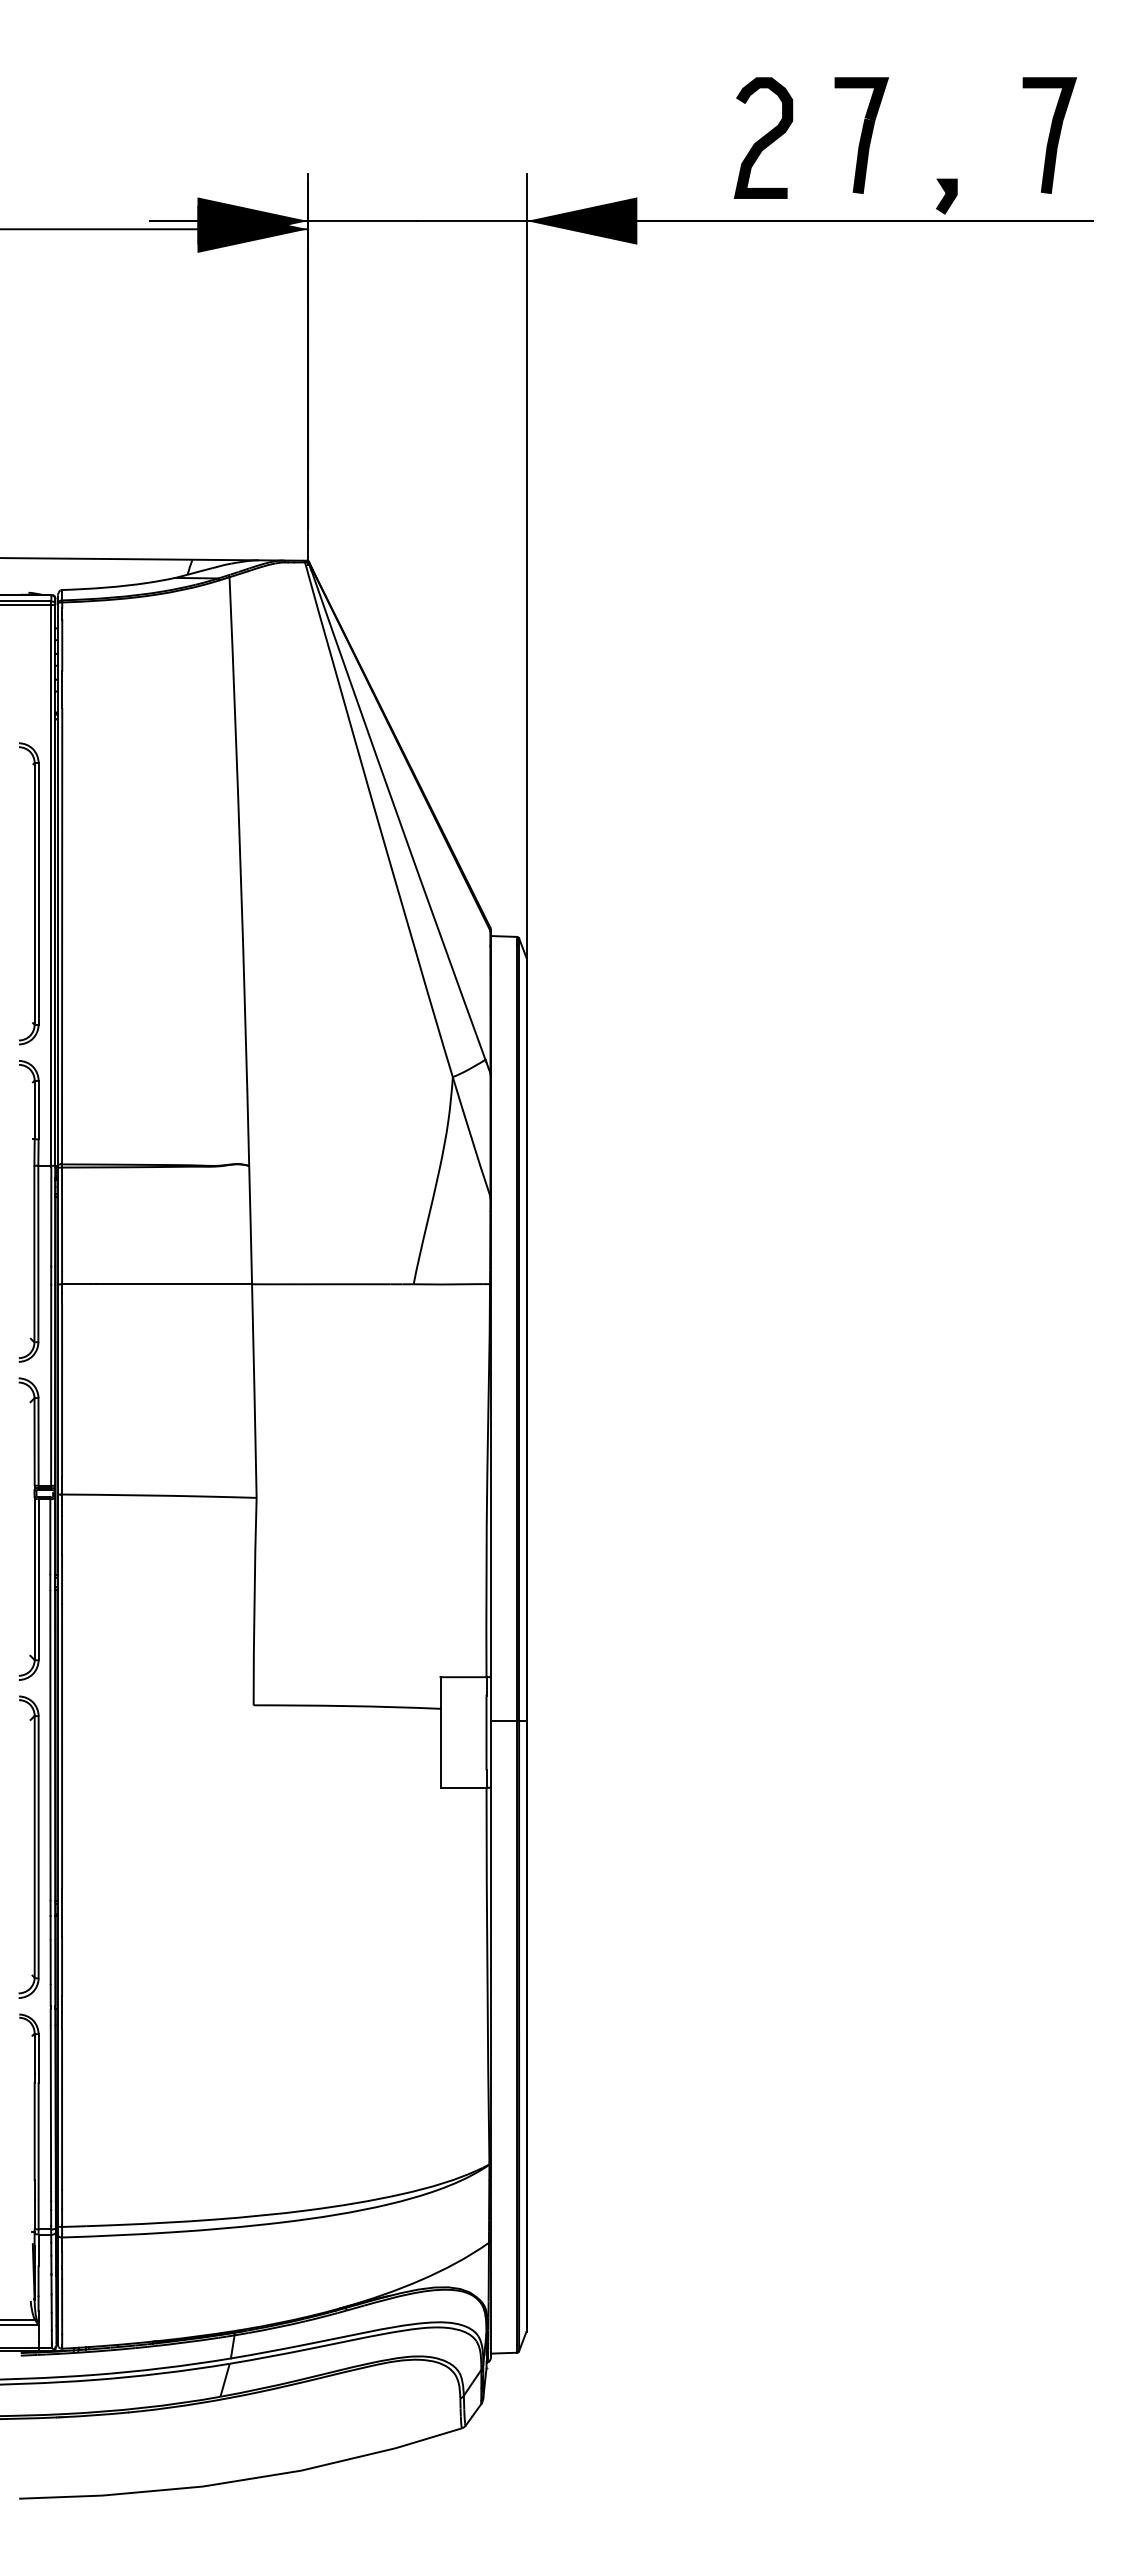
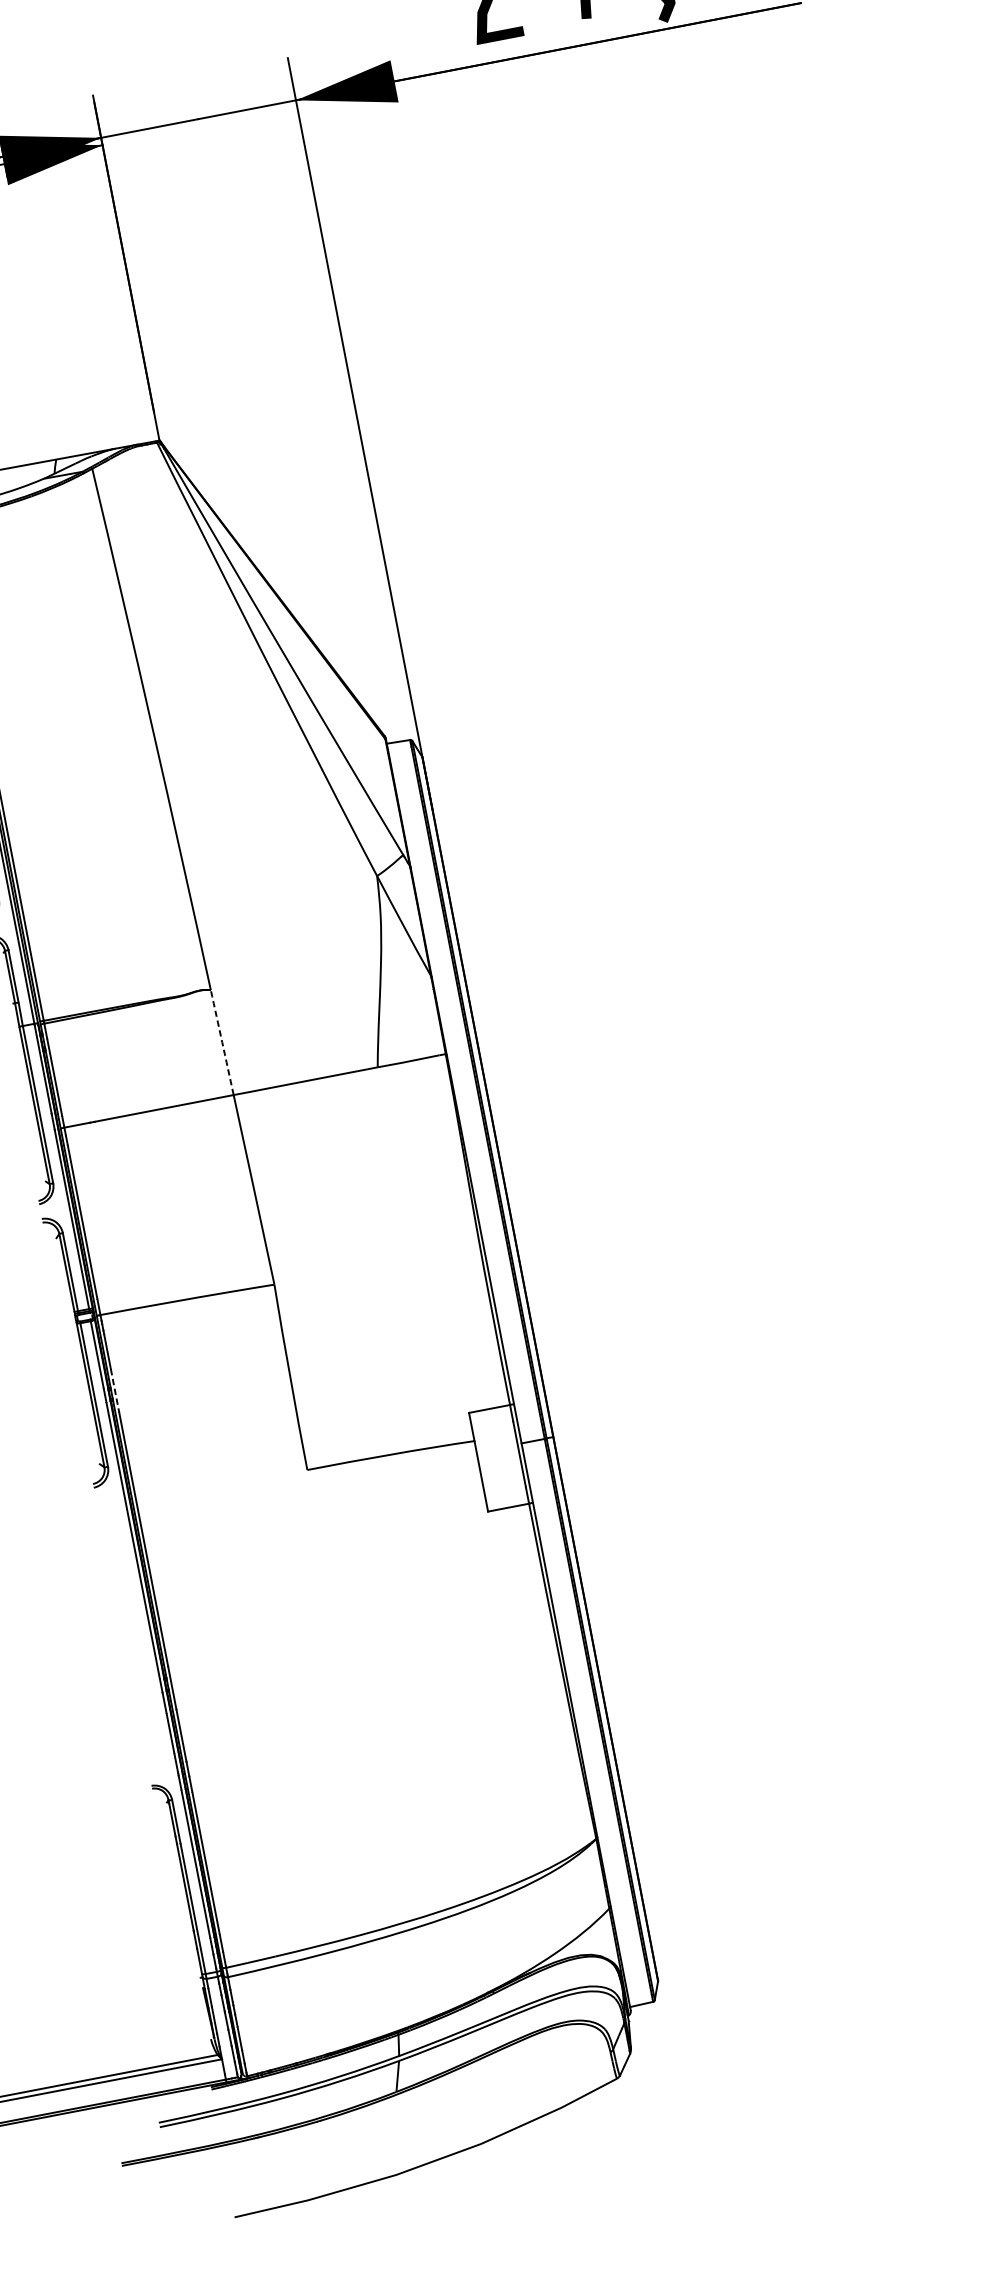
arc: (250, 1225) -> (222, 1042), solid -> dashed
line: (62, 1580) -> (115, 1391), solid -> dashed
part: (28, 1846) -> (130, 1634), removed

